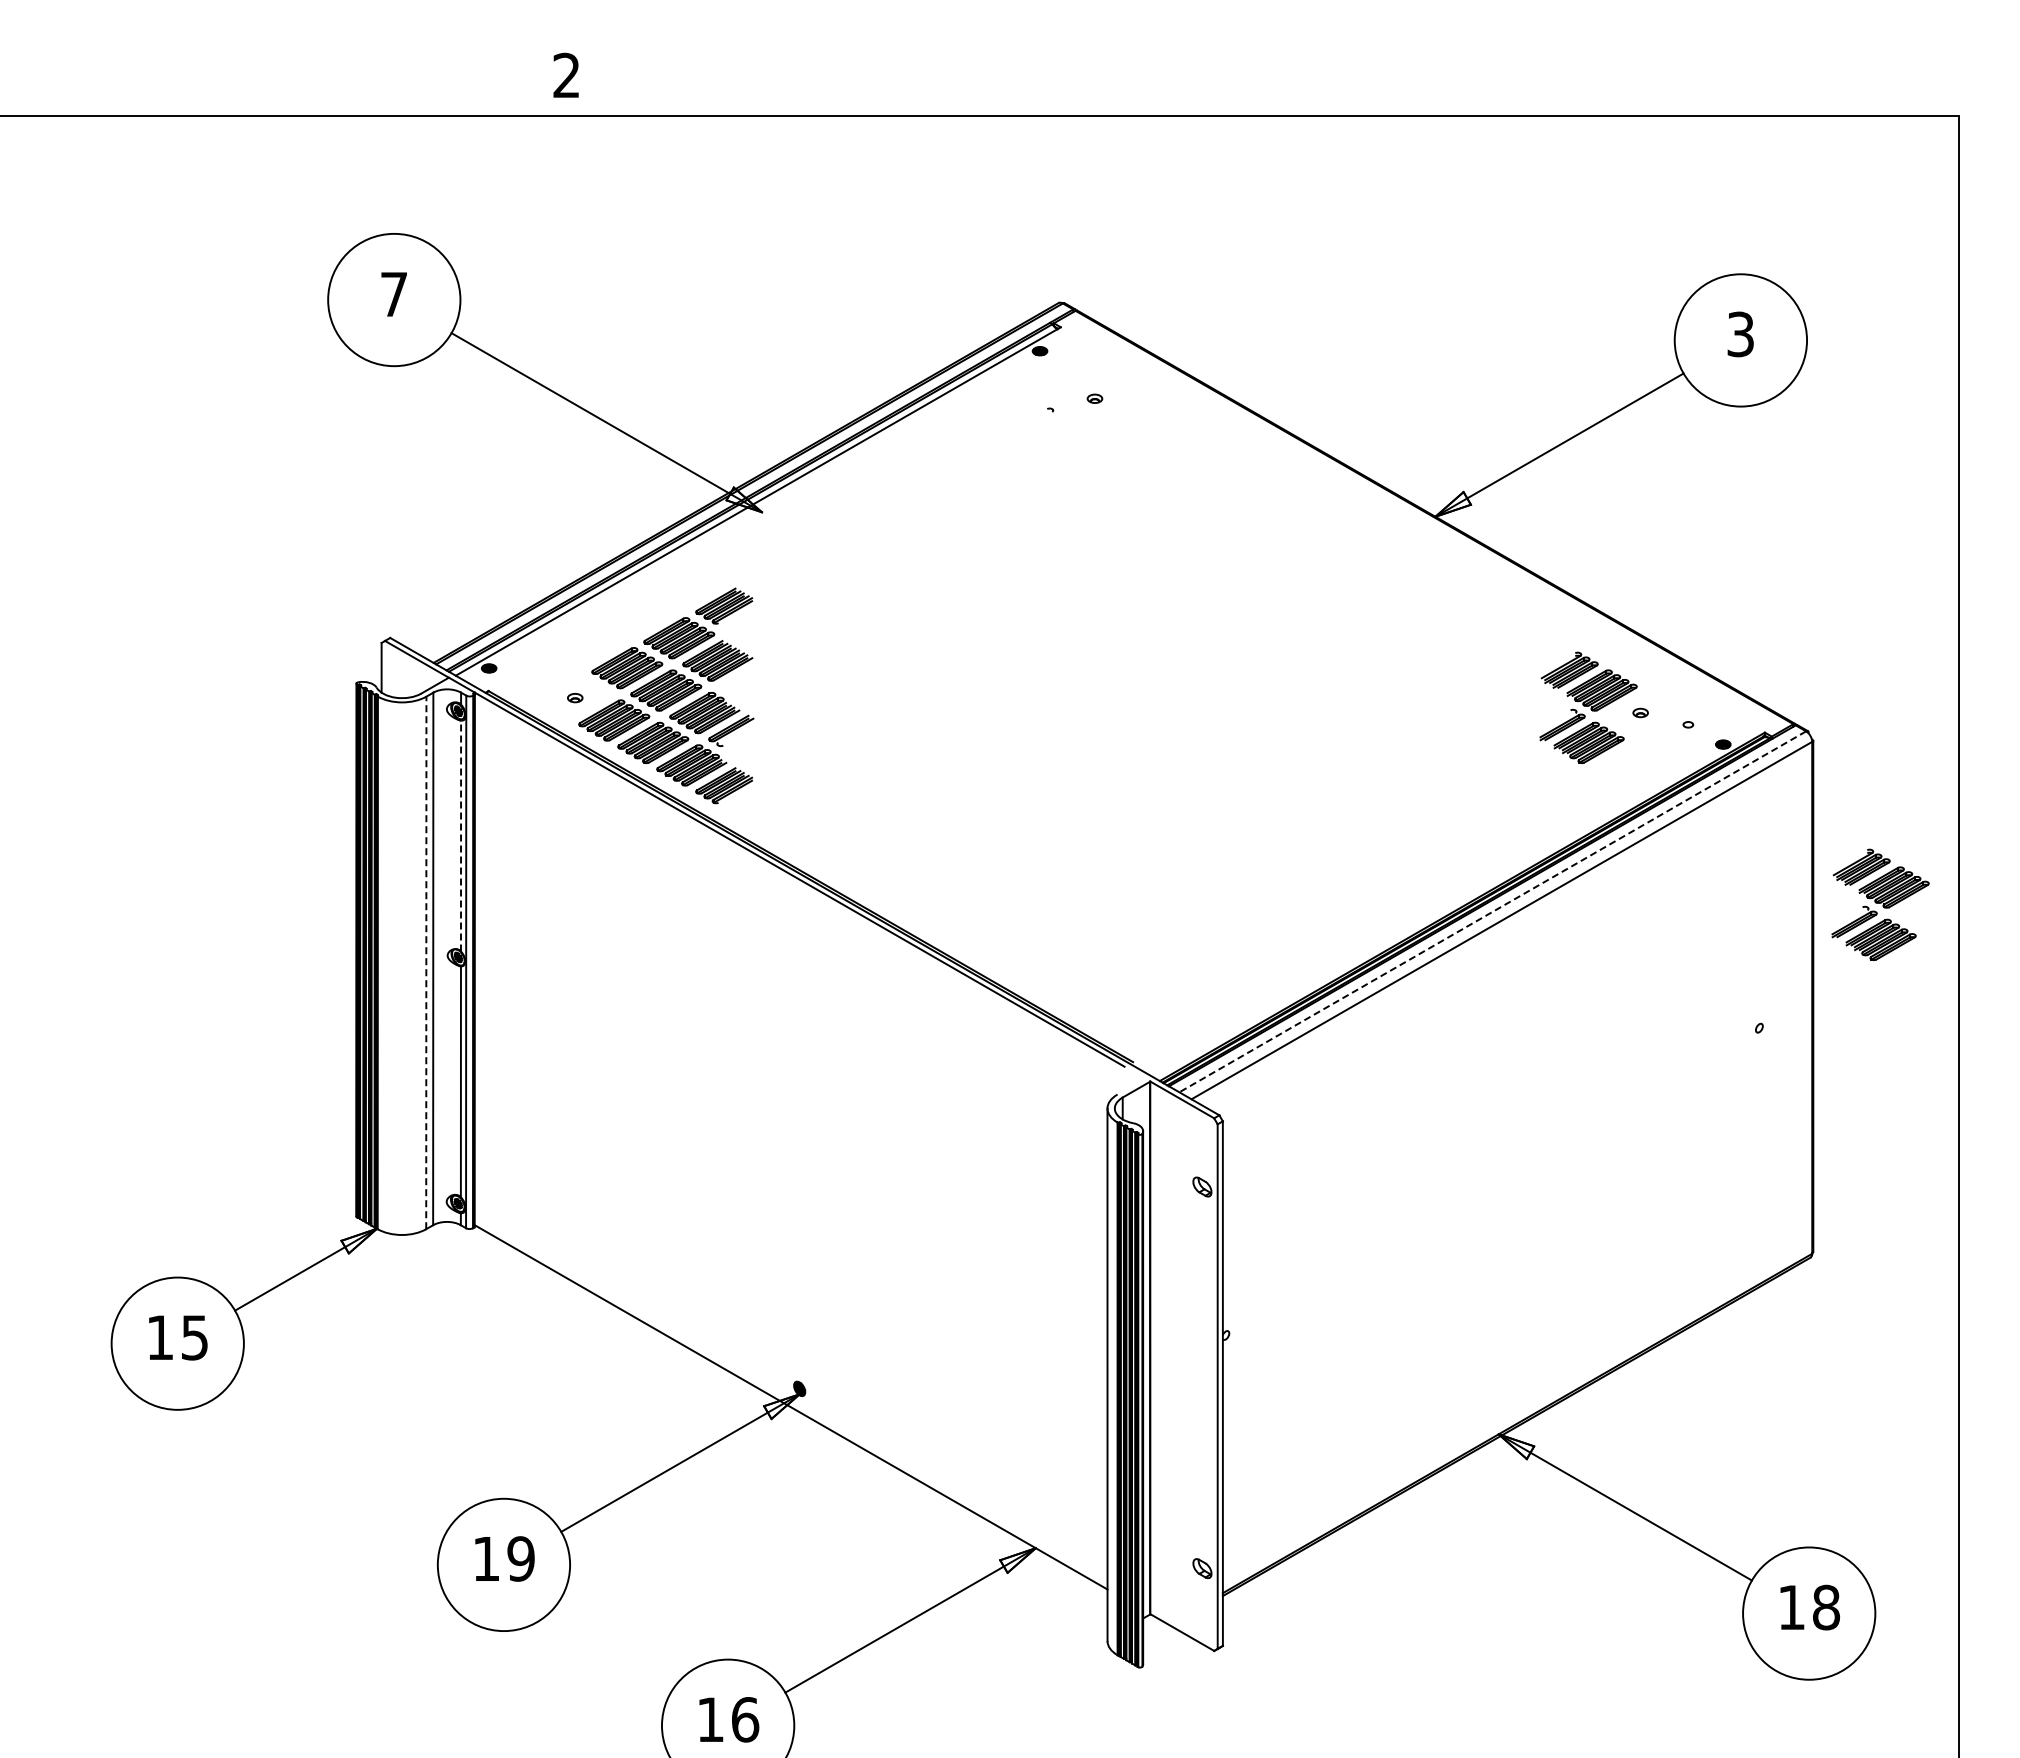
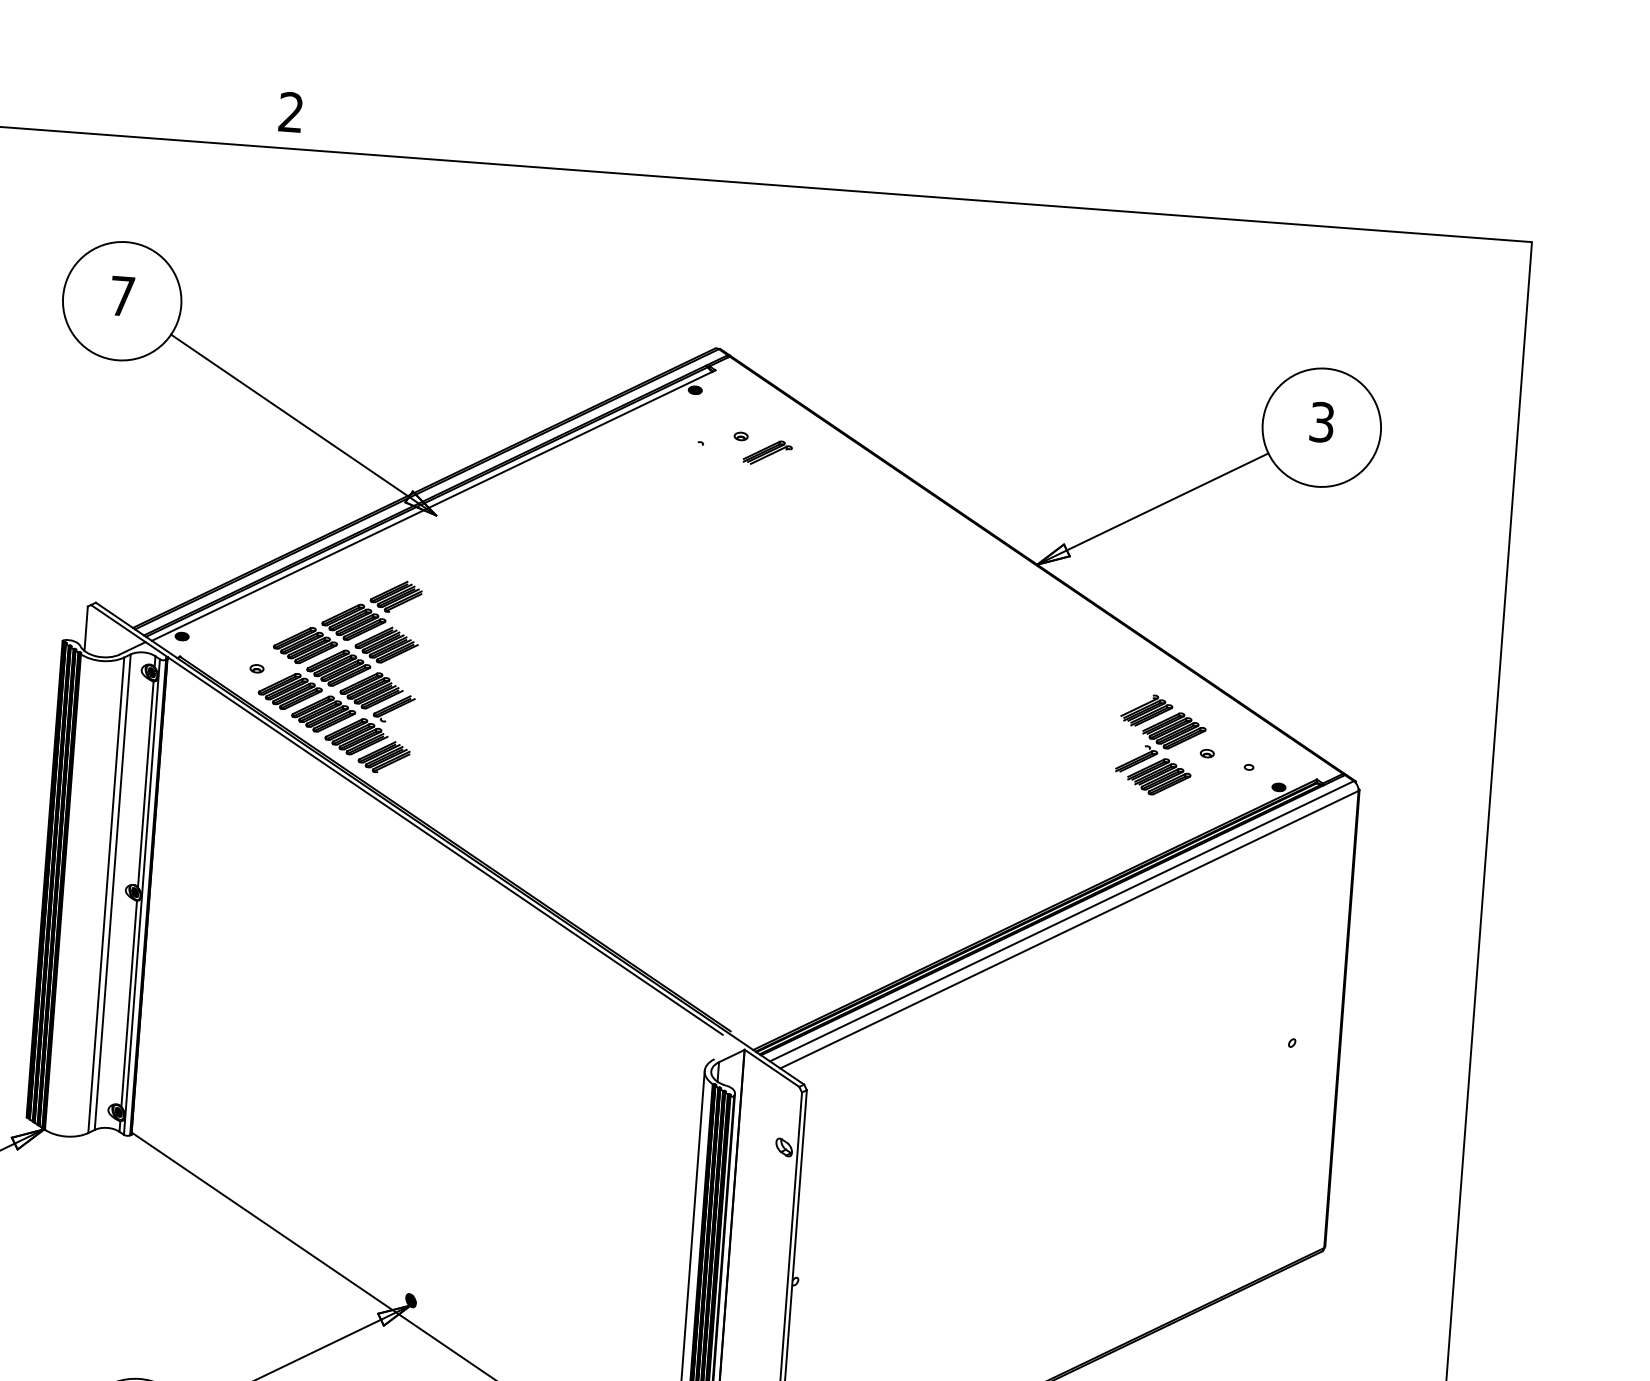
part: (1125, 414) -> (767, 452), added
line: (461, 835) -> (146, 783), dashed -> solid
part: (1880, 904) -> (1408, 940), removed
line: (1492, 911) -> (1061, 920), dashed -> solid
line: (426, 962) -> (106, 894), dashed -> solid

